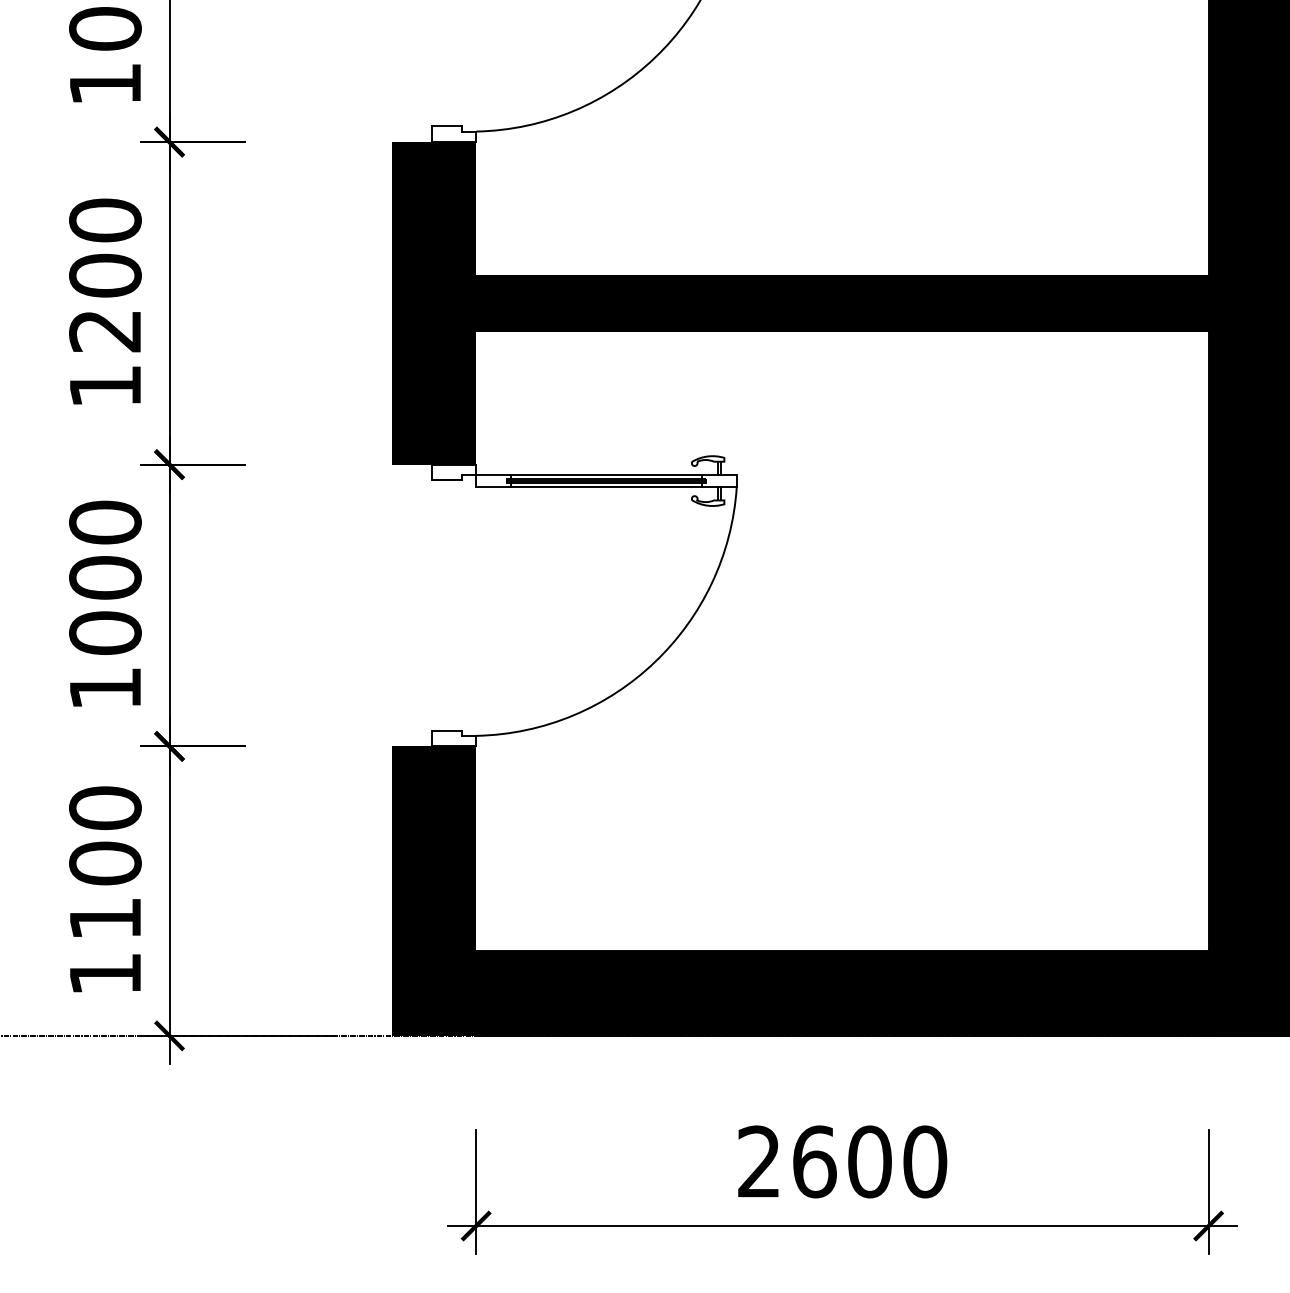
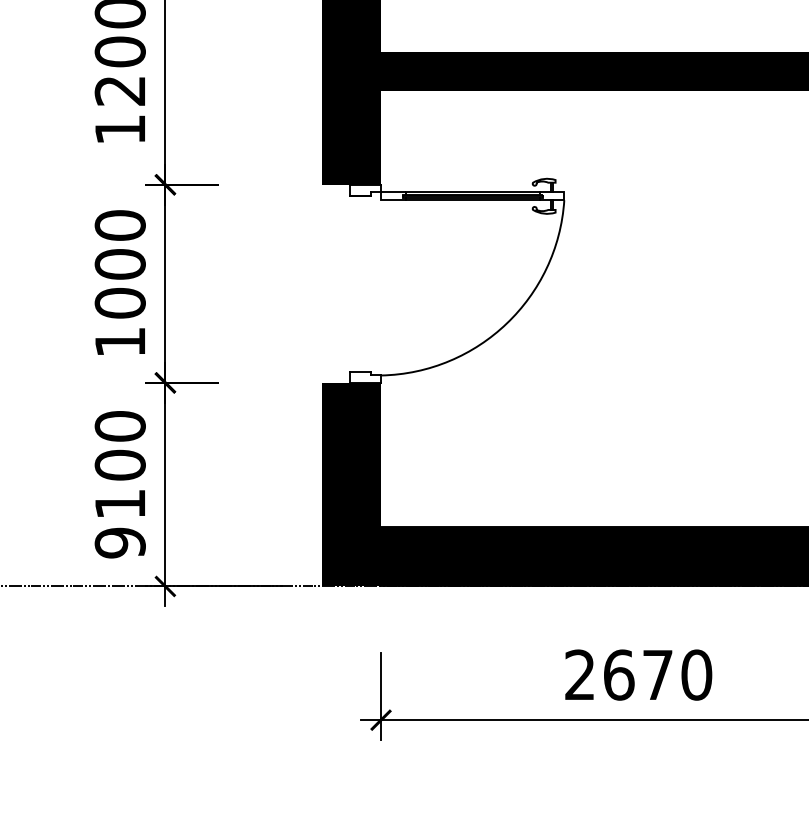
text: (105, 974) -> (120, 543), 1100 -> 9100
text: (869, 1161) -> (657, 674), 2600 -> 2670

